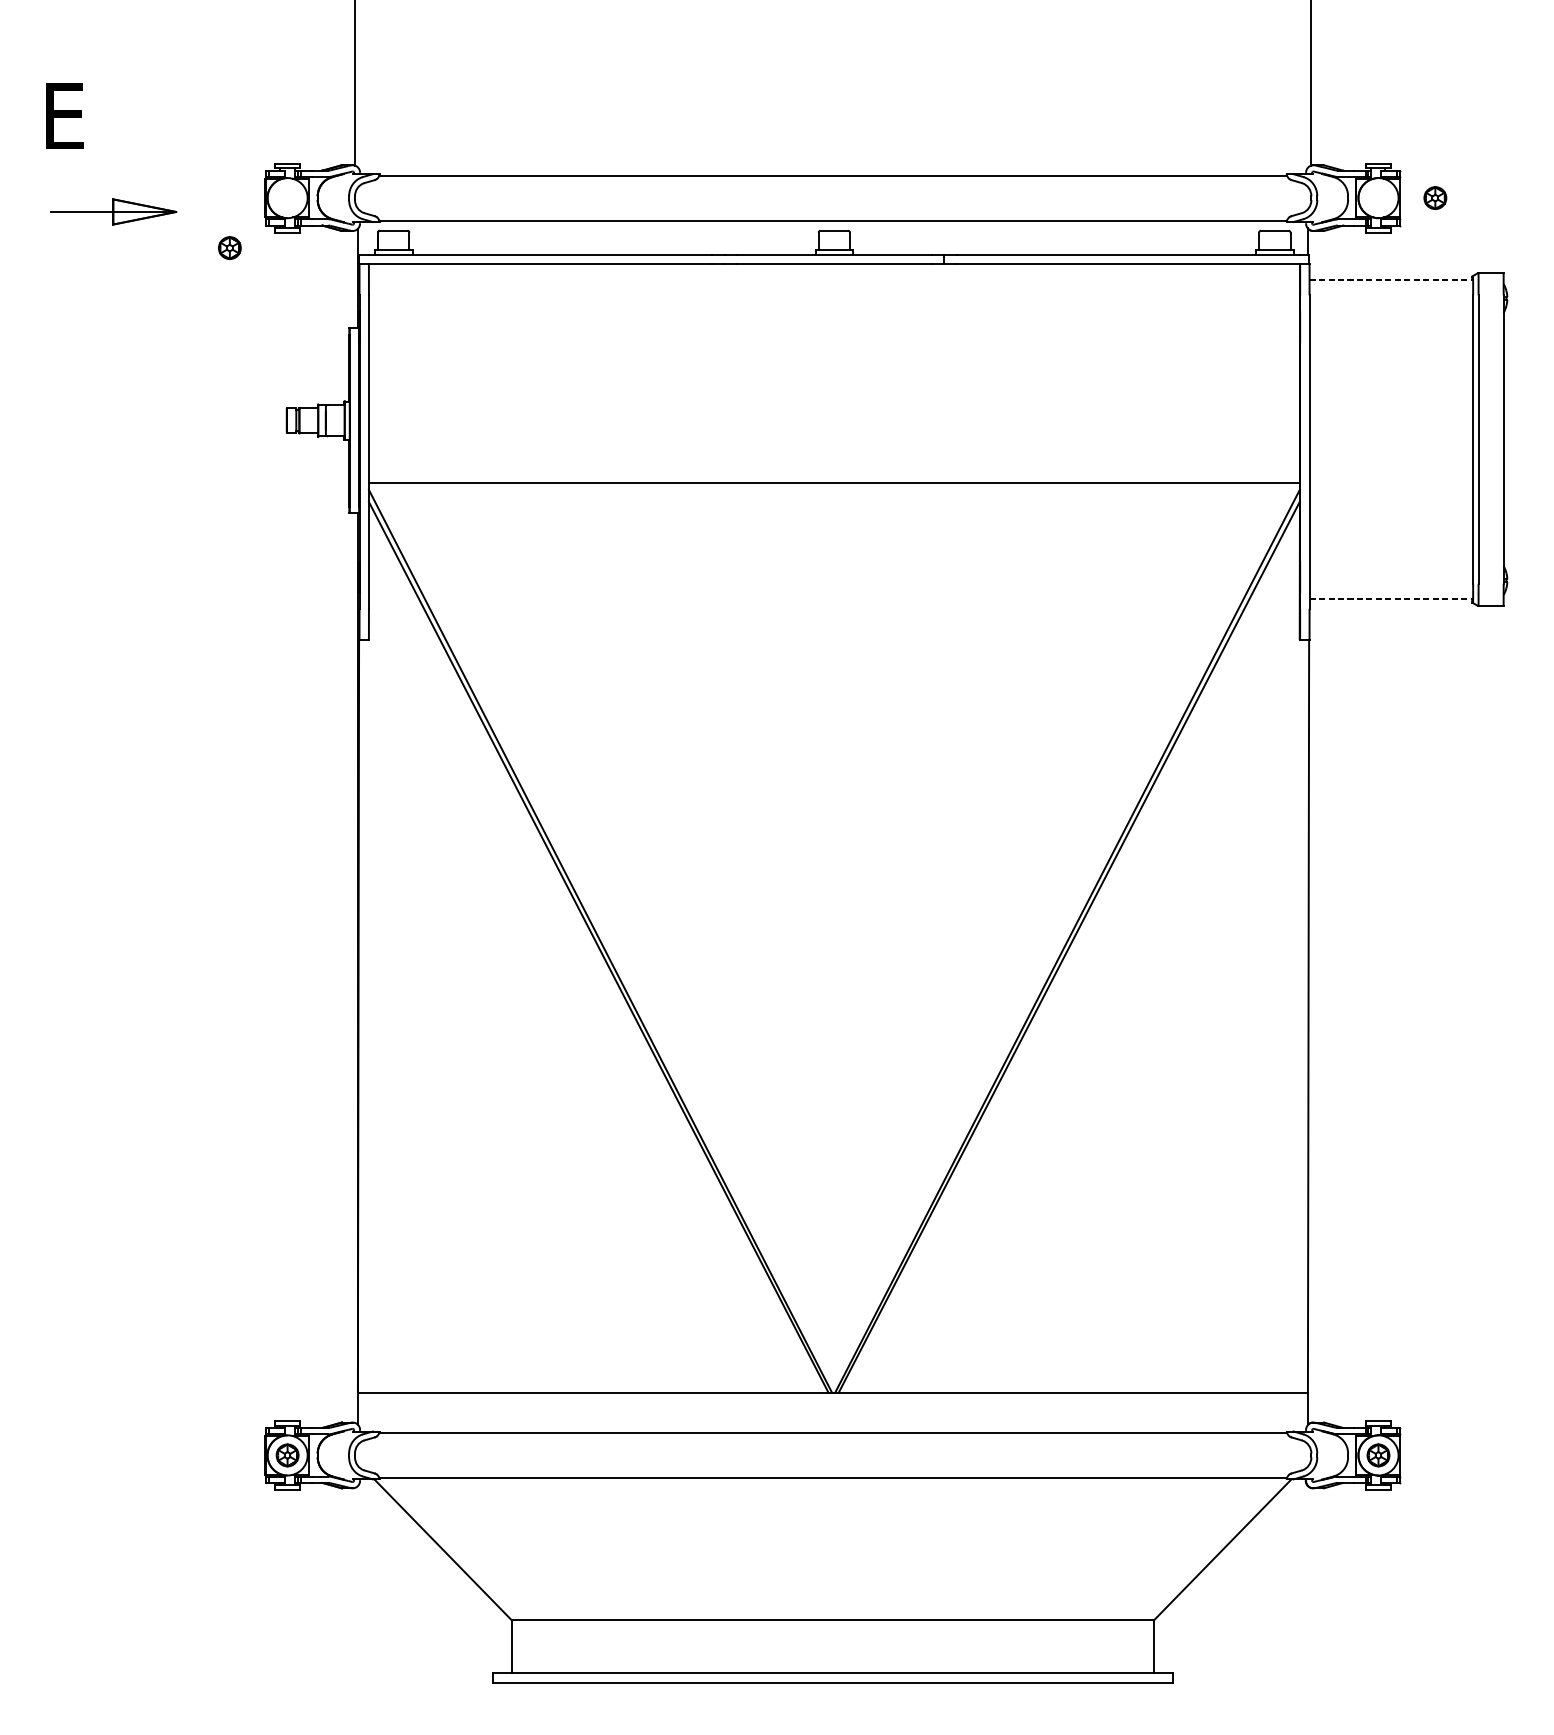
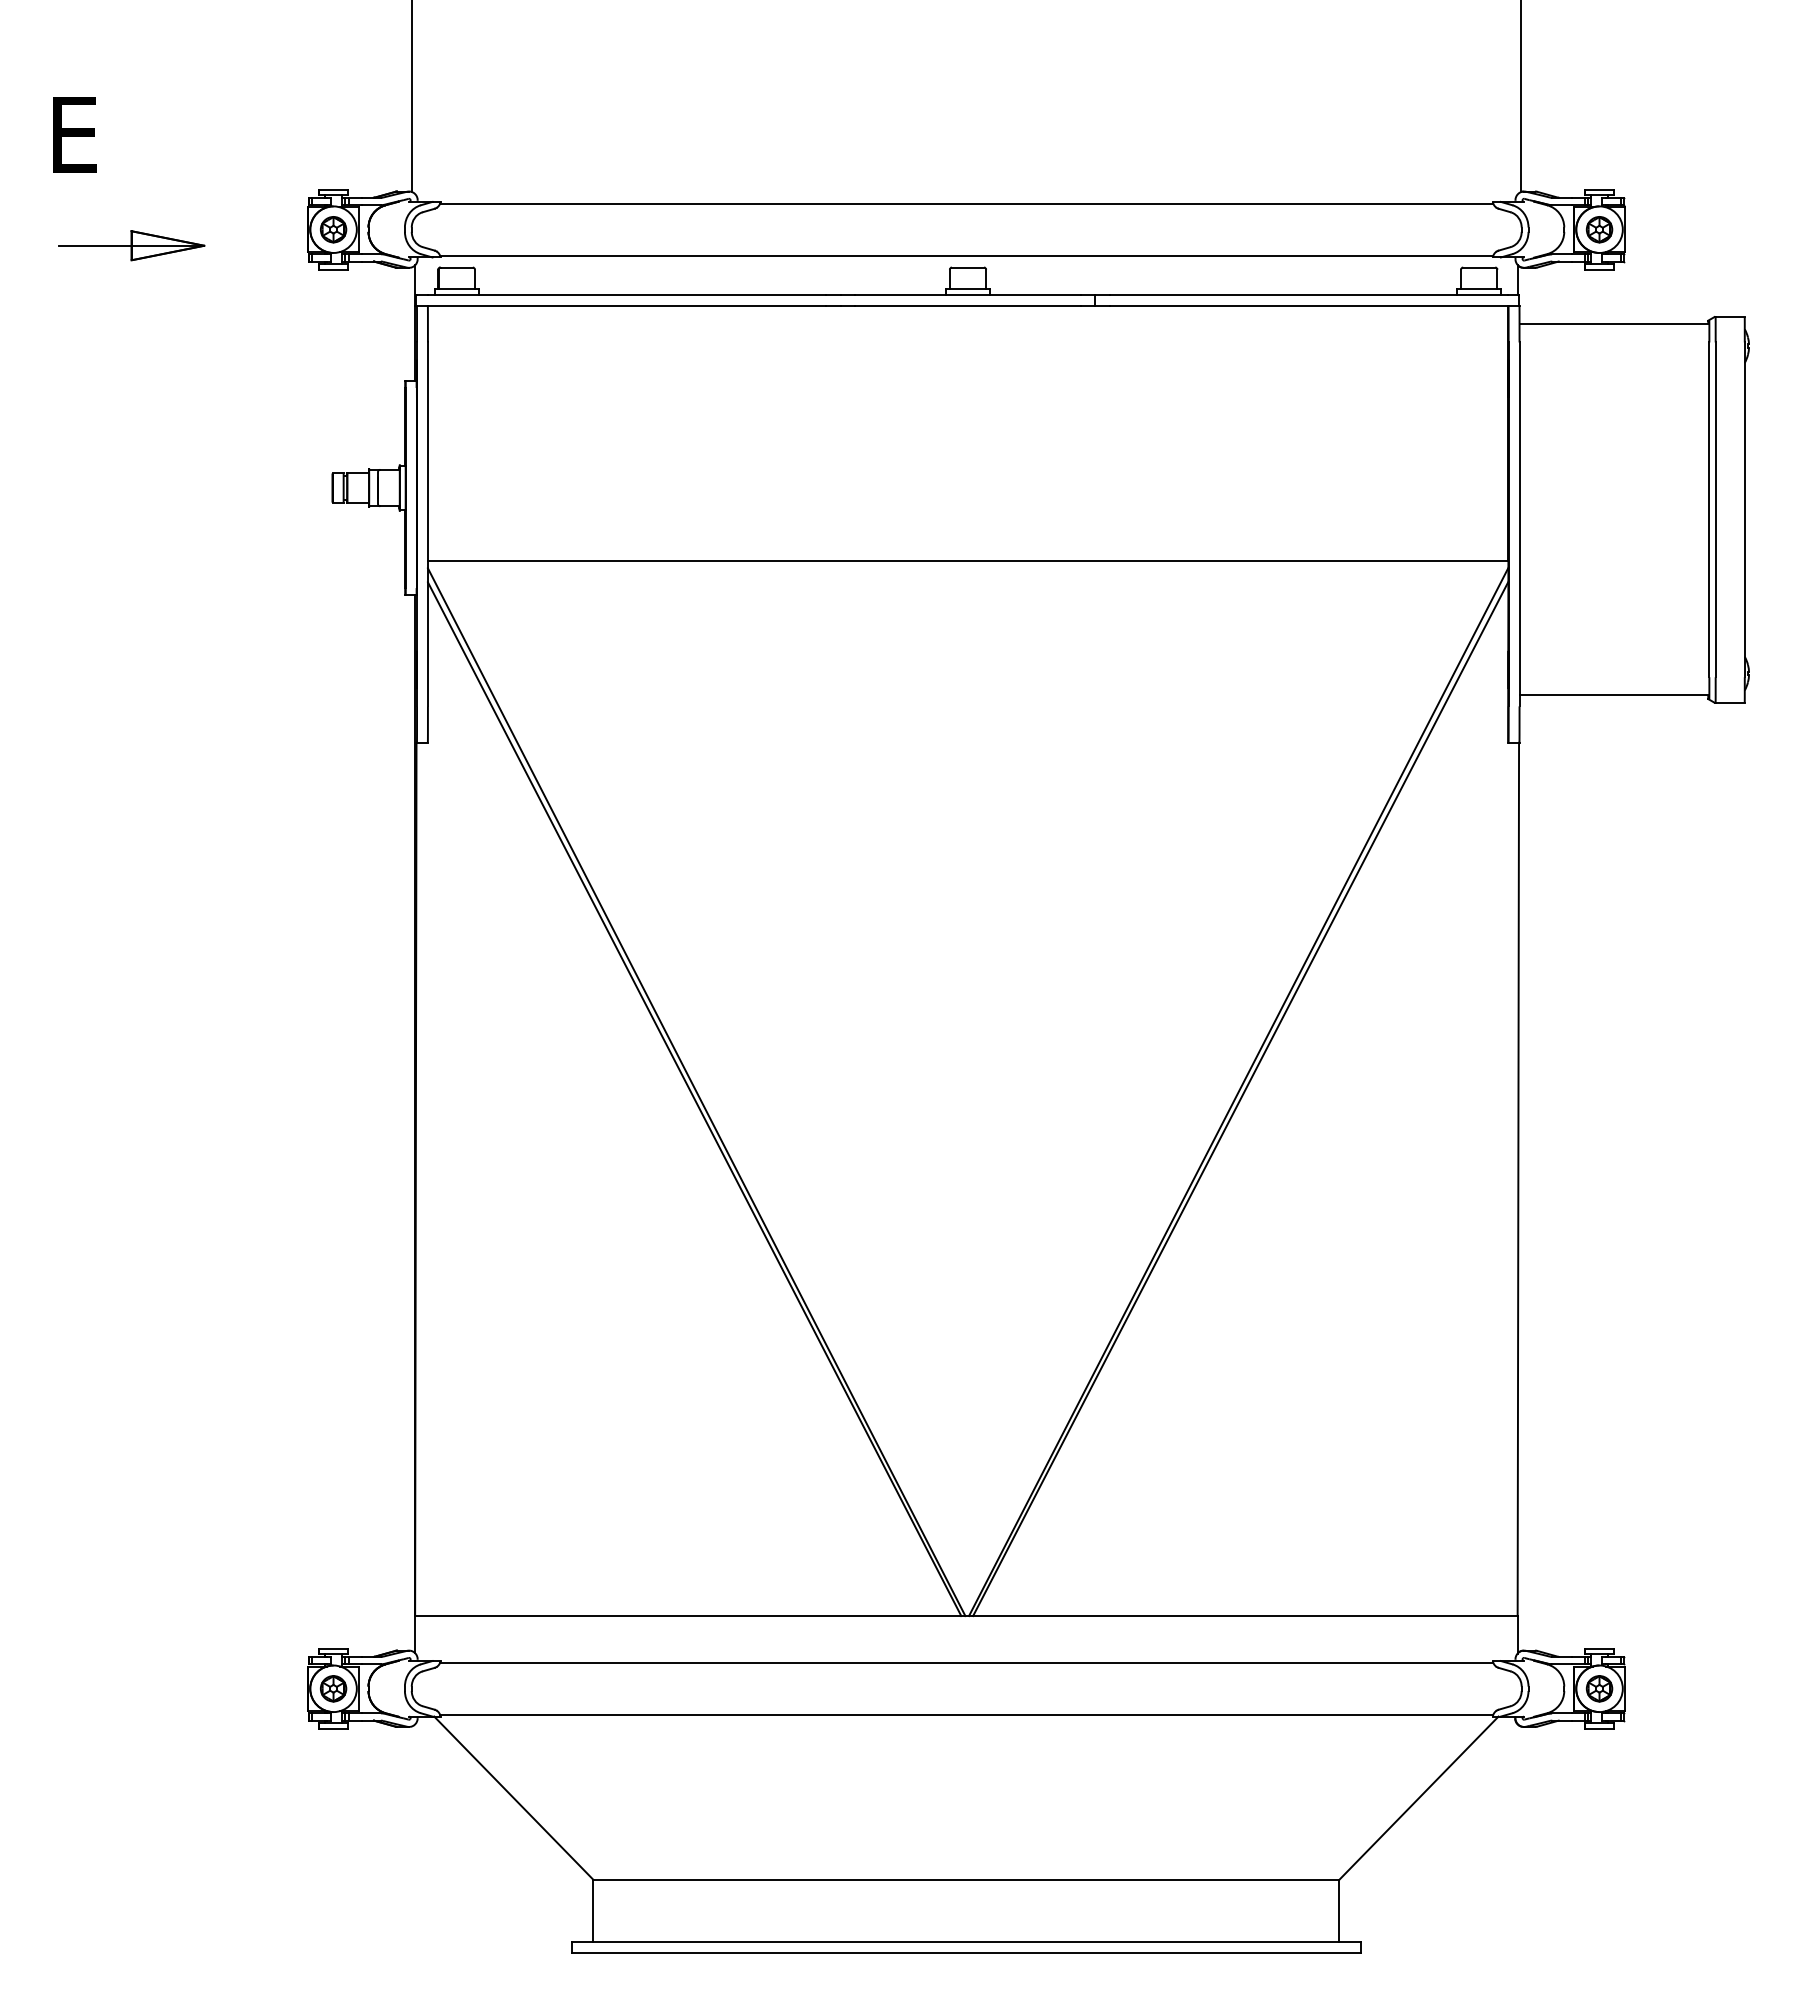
part: (1435, 197) -> (1599, 229), moved
part: (229, 247) -> (333, 229), moved
line: (1391, 279) -> (1614, 324), dashed -> solid
line: (1391, 599) -> (1614, 695), dashed -> solid

